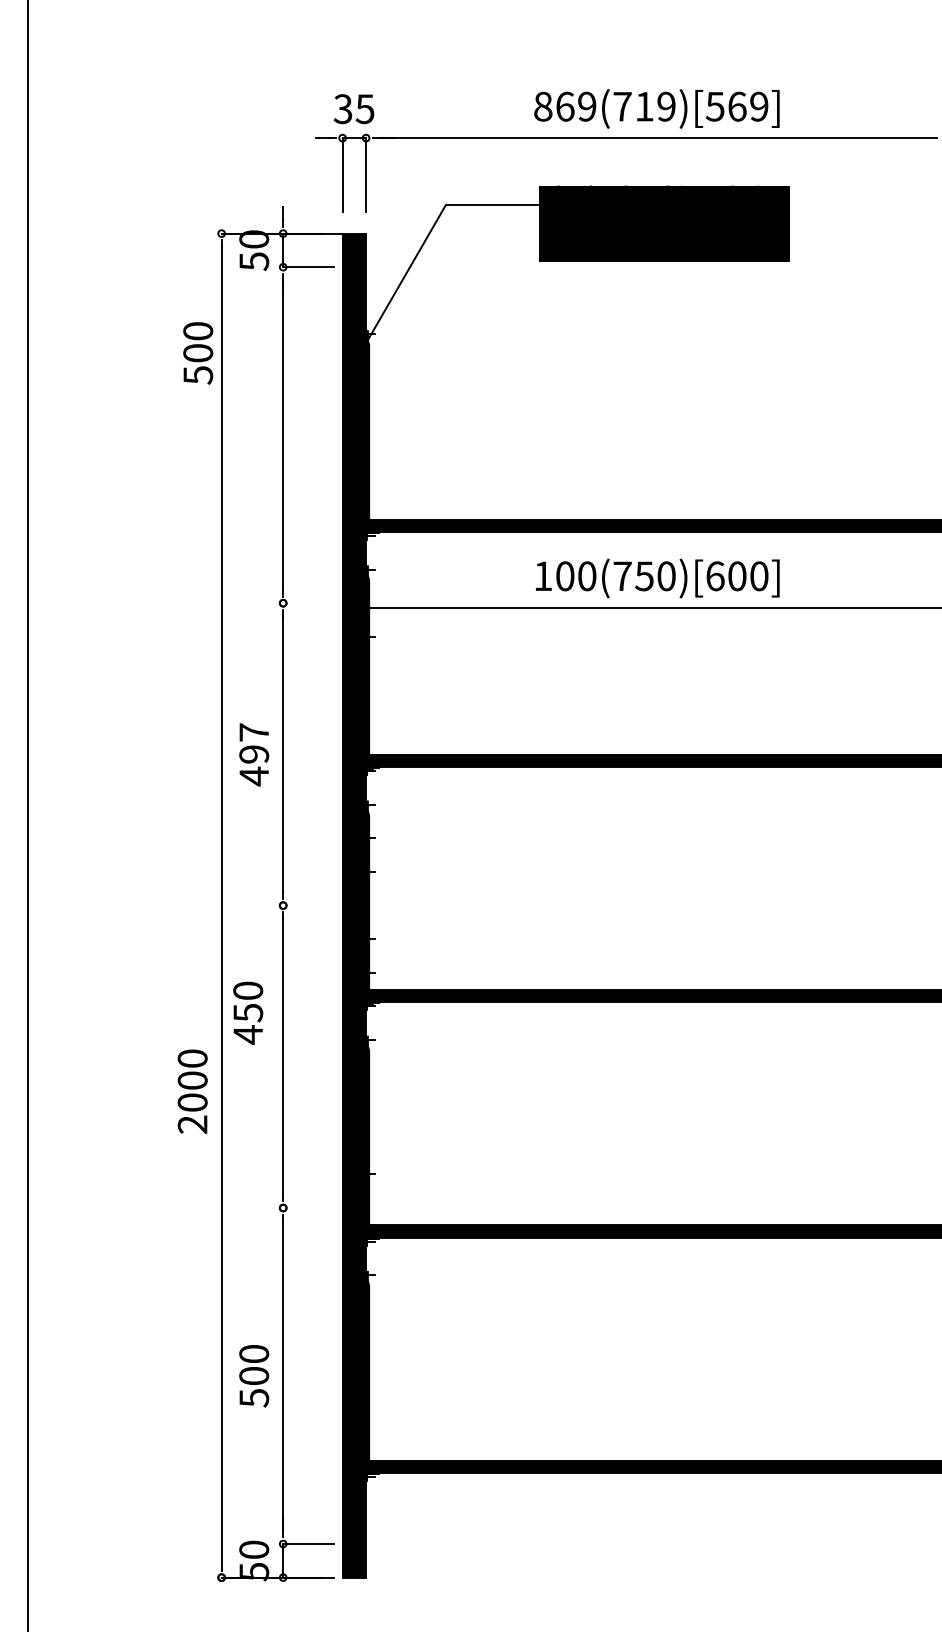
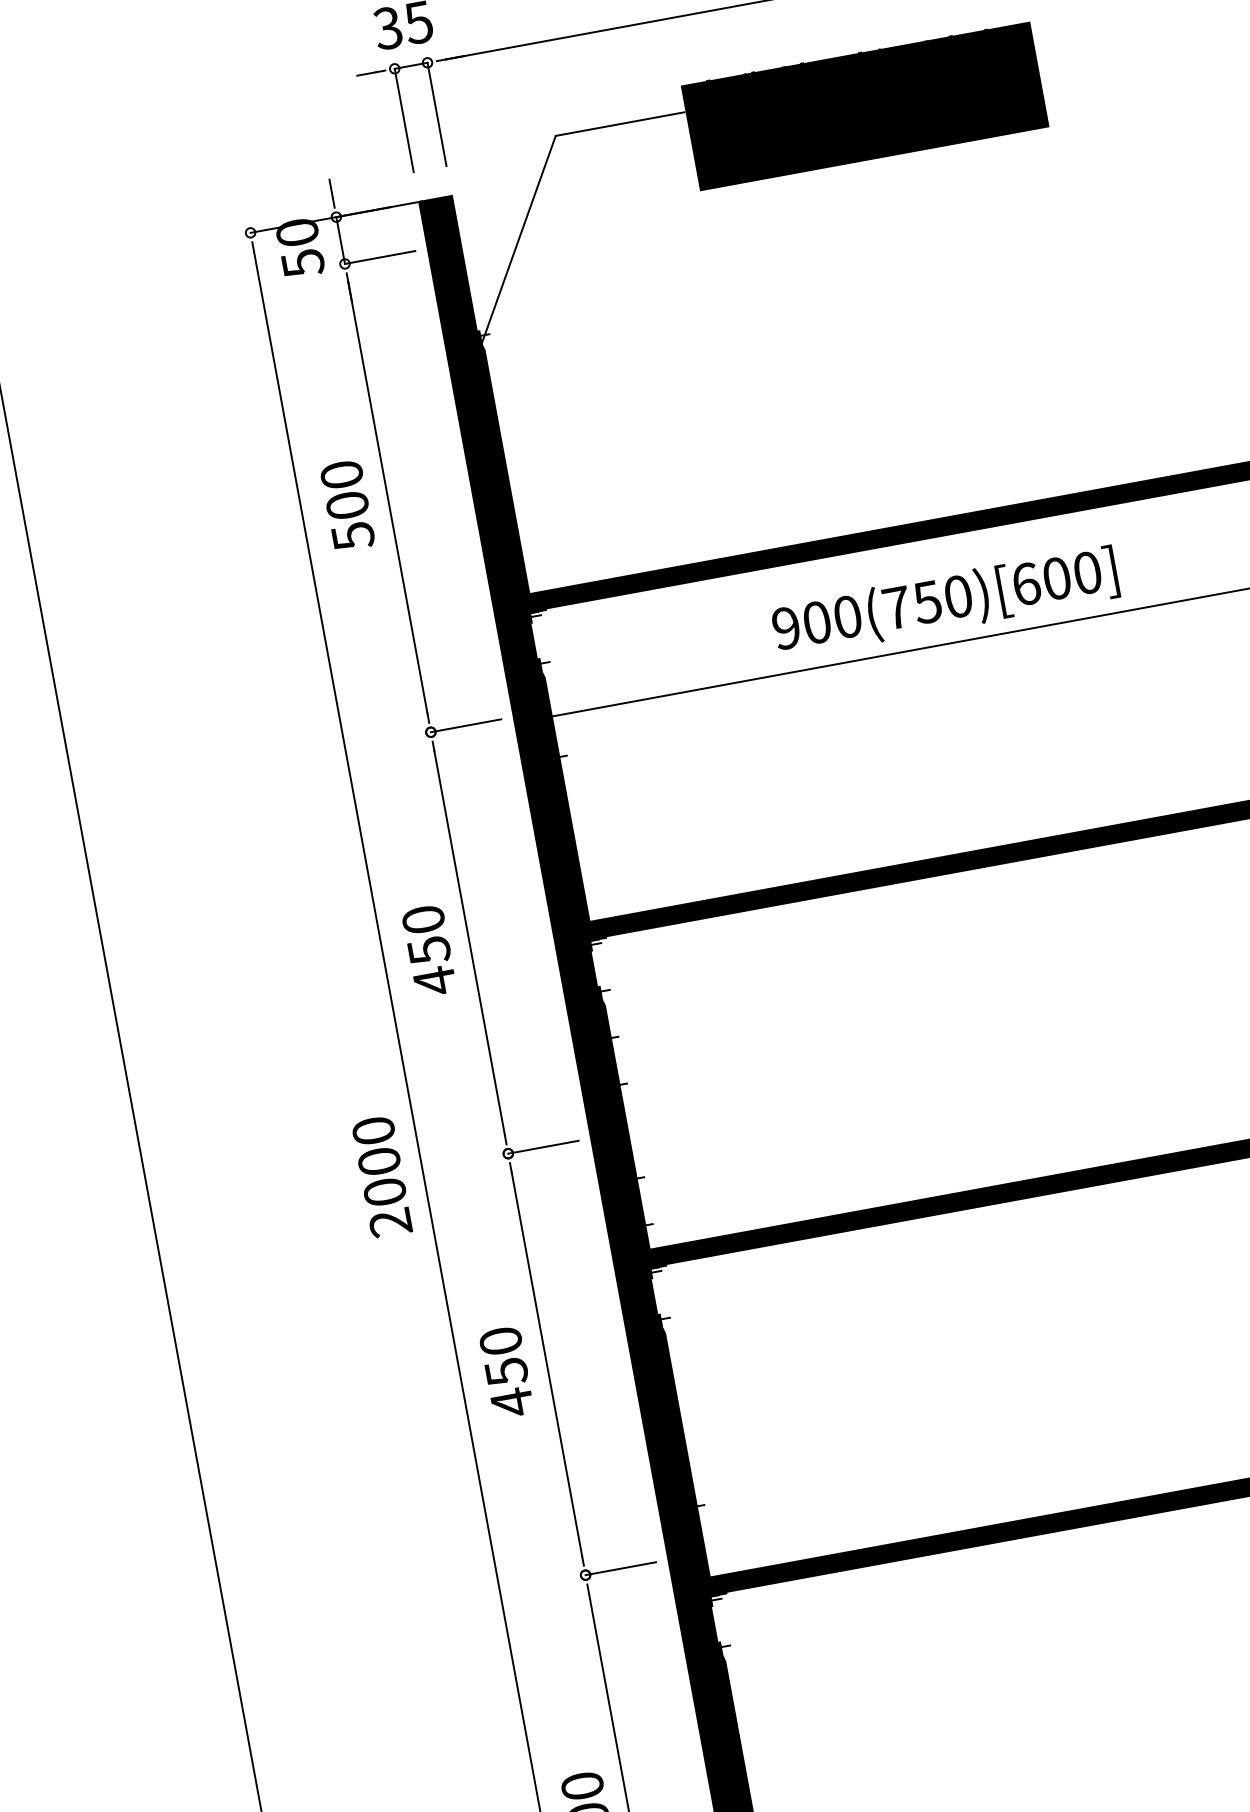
text: (198, 353) -> (348, 505), moved
text: (543, 576) -> (786, 628), 100(750)[600] -> 900(750)[600]
line: (308, 603) -> (466, 726), added
text: (254, 743) -> (426, 935), 497 -> 450
line: (308, 905) -> (543, 1147), added
text: (248, 1012) -> (506, 1371), moved
text: (192, 1091) -> (381, 1176), moved
line: (308, 1208) -> (621, 1569), added

